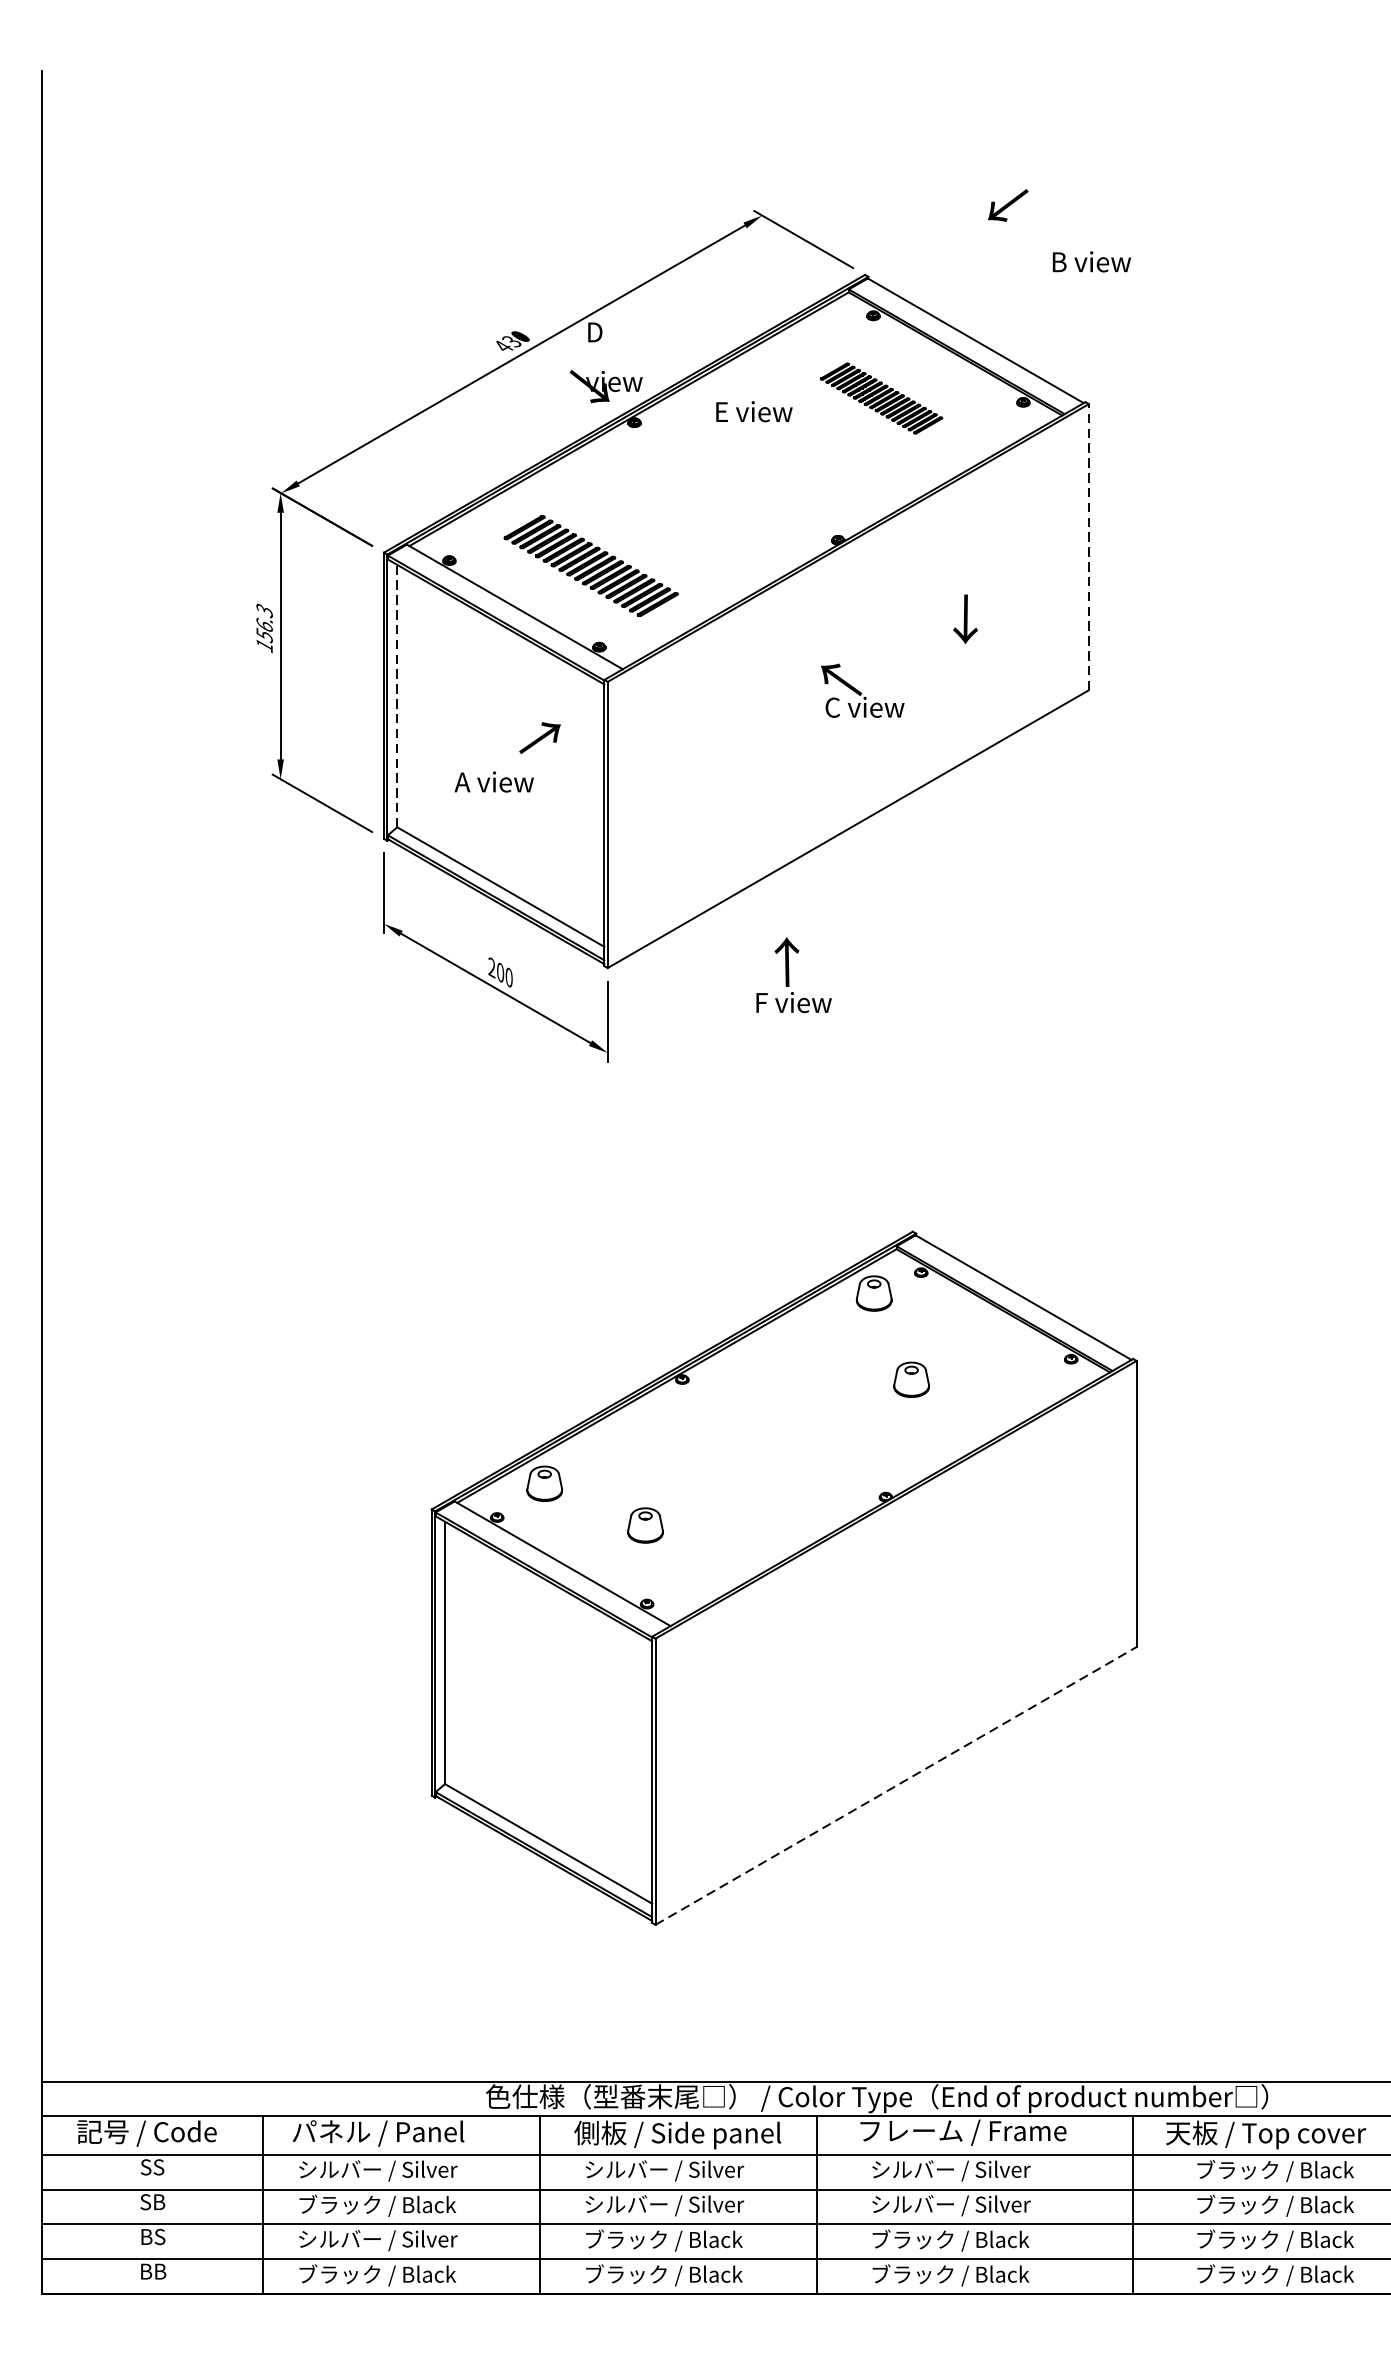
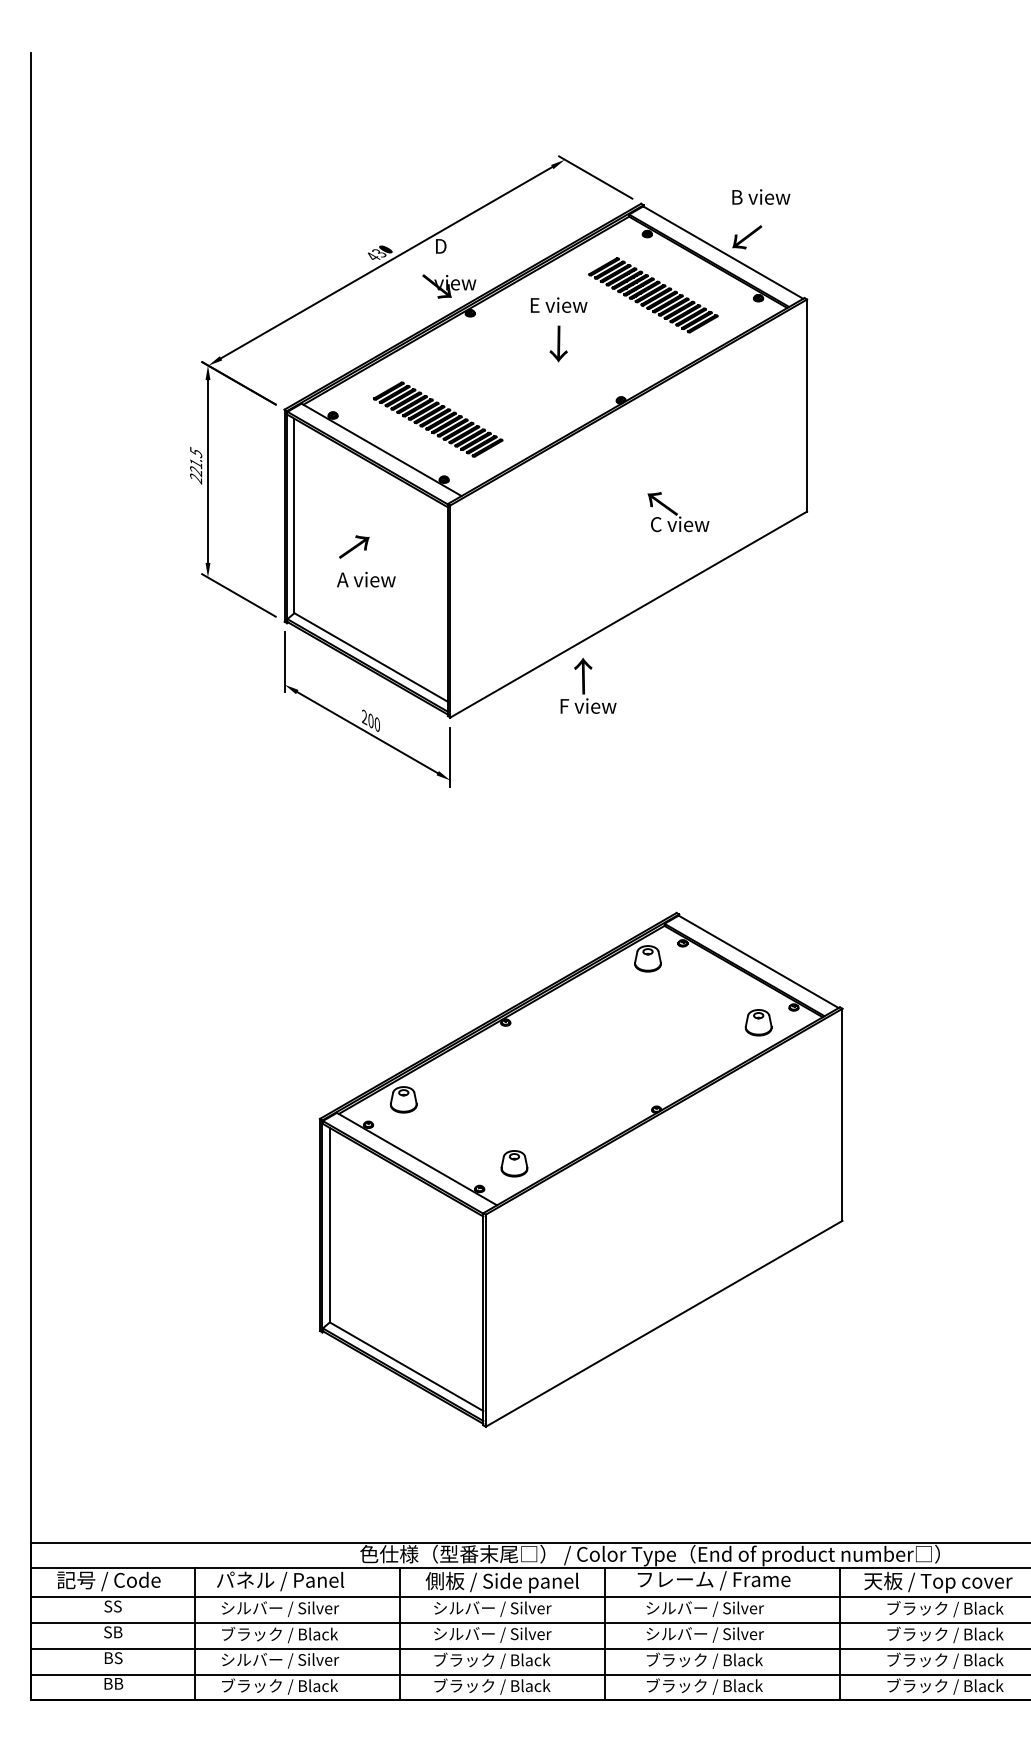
text: (1008, 205) -> (747, 237), moved
text: (1092, 261) -> (761, 196), moved
part: (881, 398) -> (653, 295), size x1.43
line: (1089, 547) -> (807, 405), dashed -> solid
text: (965, 618) -> (558, 343), moved
text: (265, 628) -> (196, 465), 156.3 -> 221.5
text: (862, 691) -> (678, 512), moved
line: (397, 695) -> (294, 515), dashed -> solid
text: (540, 737) -> (354, 546), moved
text: (793, 974) -> (588, 685), moved
part: (911, 1379) -> (758, 1022), moved
part: (645, 1525) -> (514, 1163), moved
line: (896, 1785) -> (664, 1323), dashed -> solid

